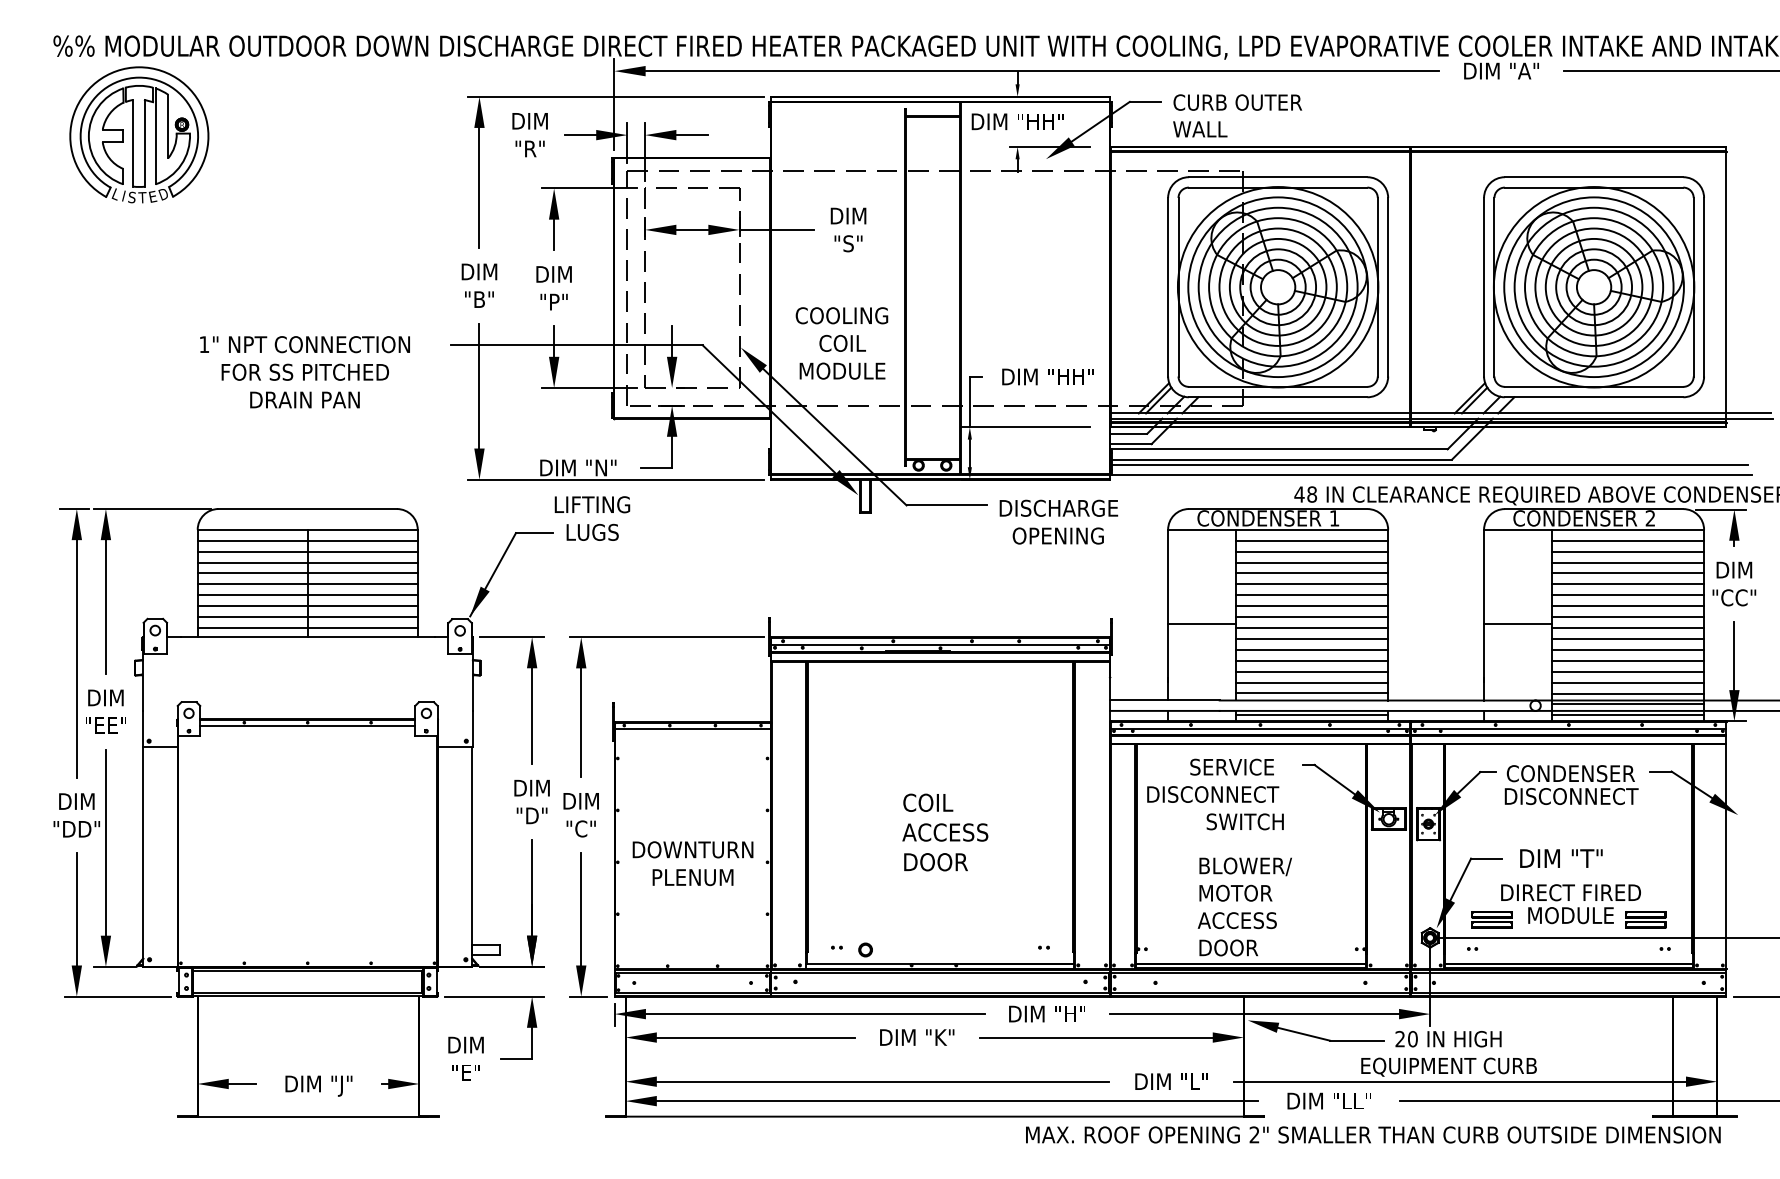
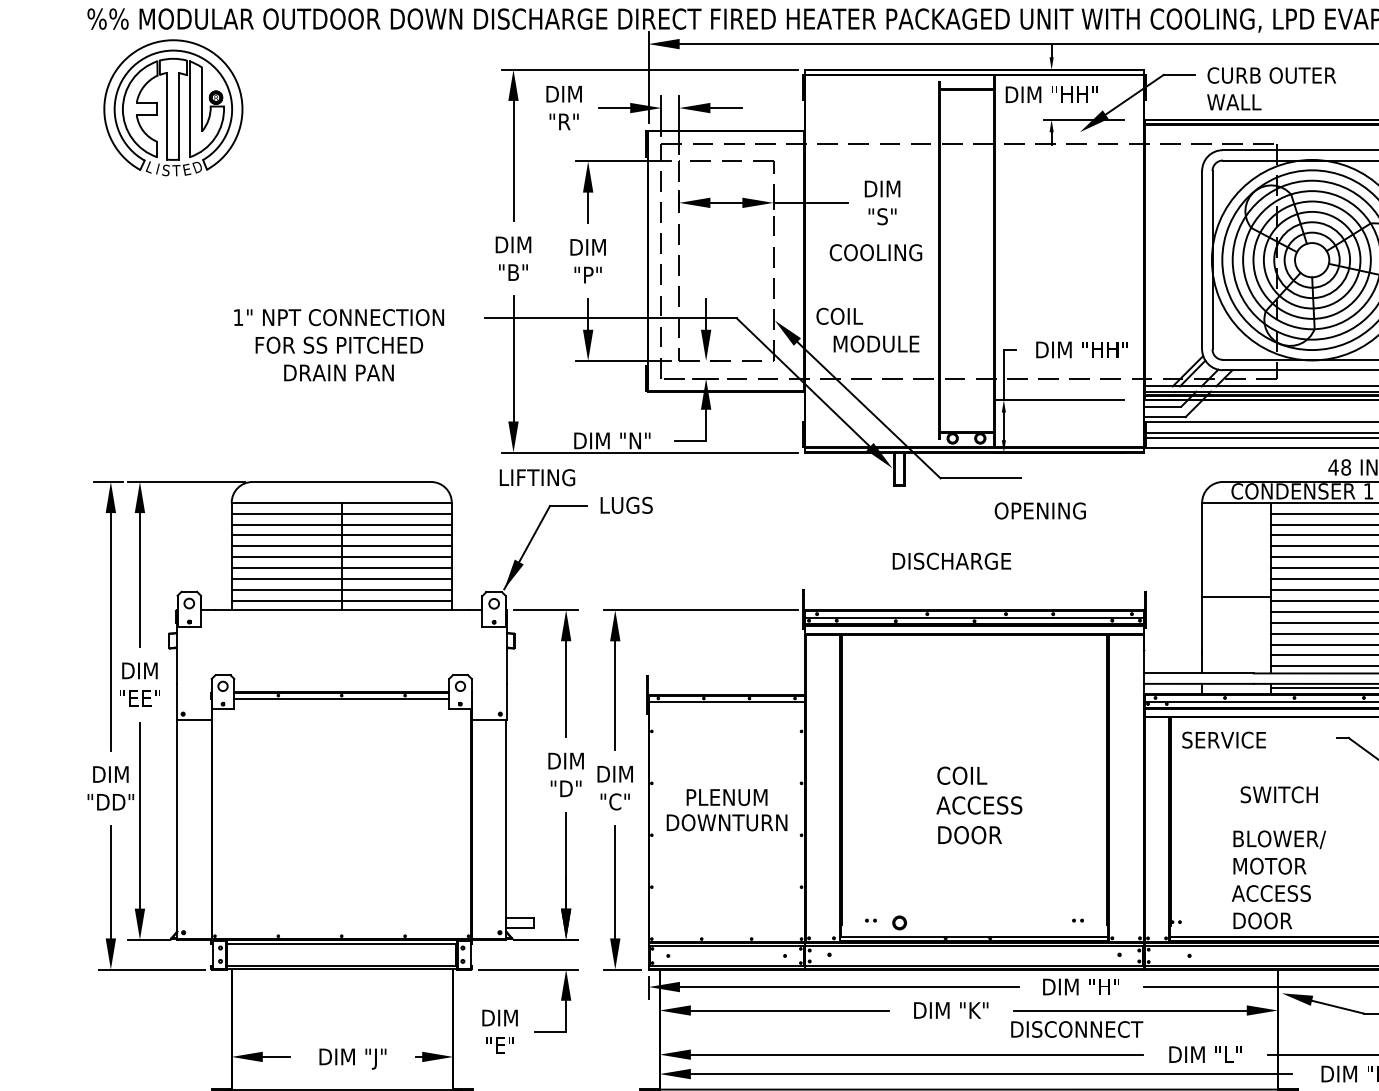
text: (841, 315) -> (875, 252), moved
text: (842, 343) -> (839, 316), moved
text: (592, 504) -> (537, 477), moved
text: (1058, 507) -> (951, 560), moved
text: (1057, 535) -> (1039, 510), moved
text: (1231, 766) -> (1223, 739), moved
text: (1213, 794) -> (1077, 1029), moved
text: (692, 877) -> (726, 797), moved

